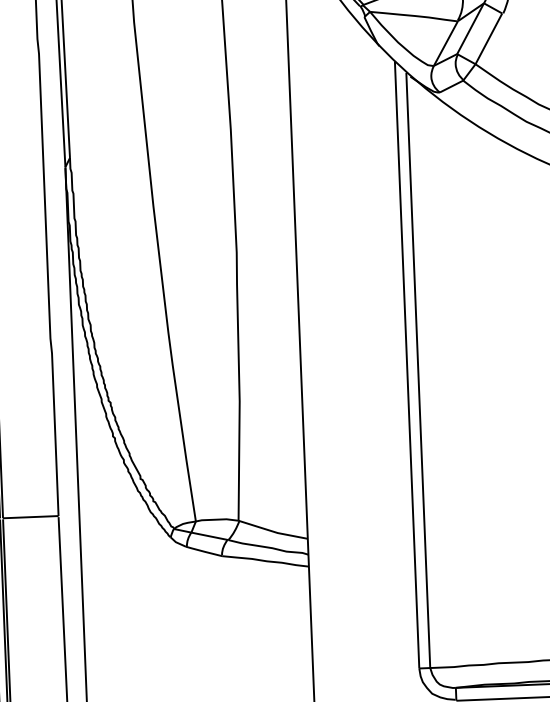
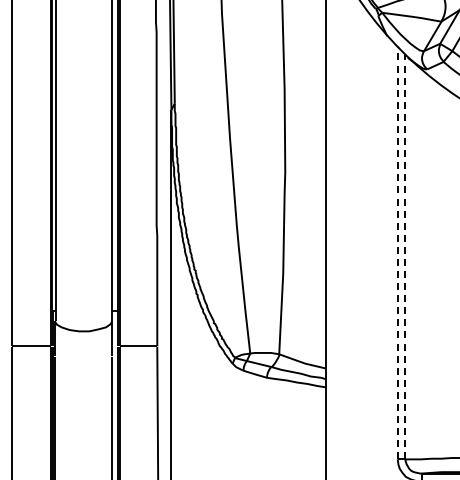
line: (406, 363) -> (397, 252), solid -> dashed
line: (418, 369) -> (405, 256), solid -> dashed

